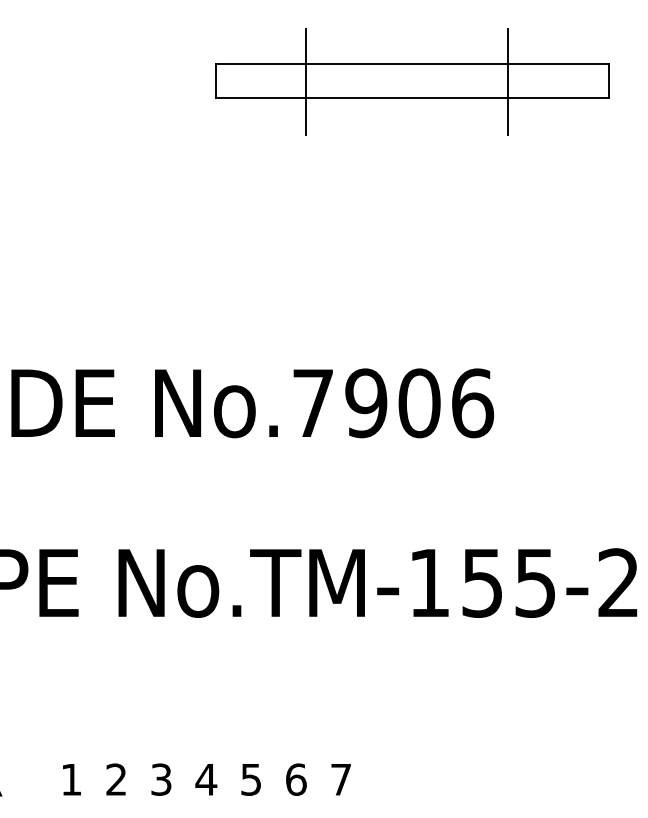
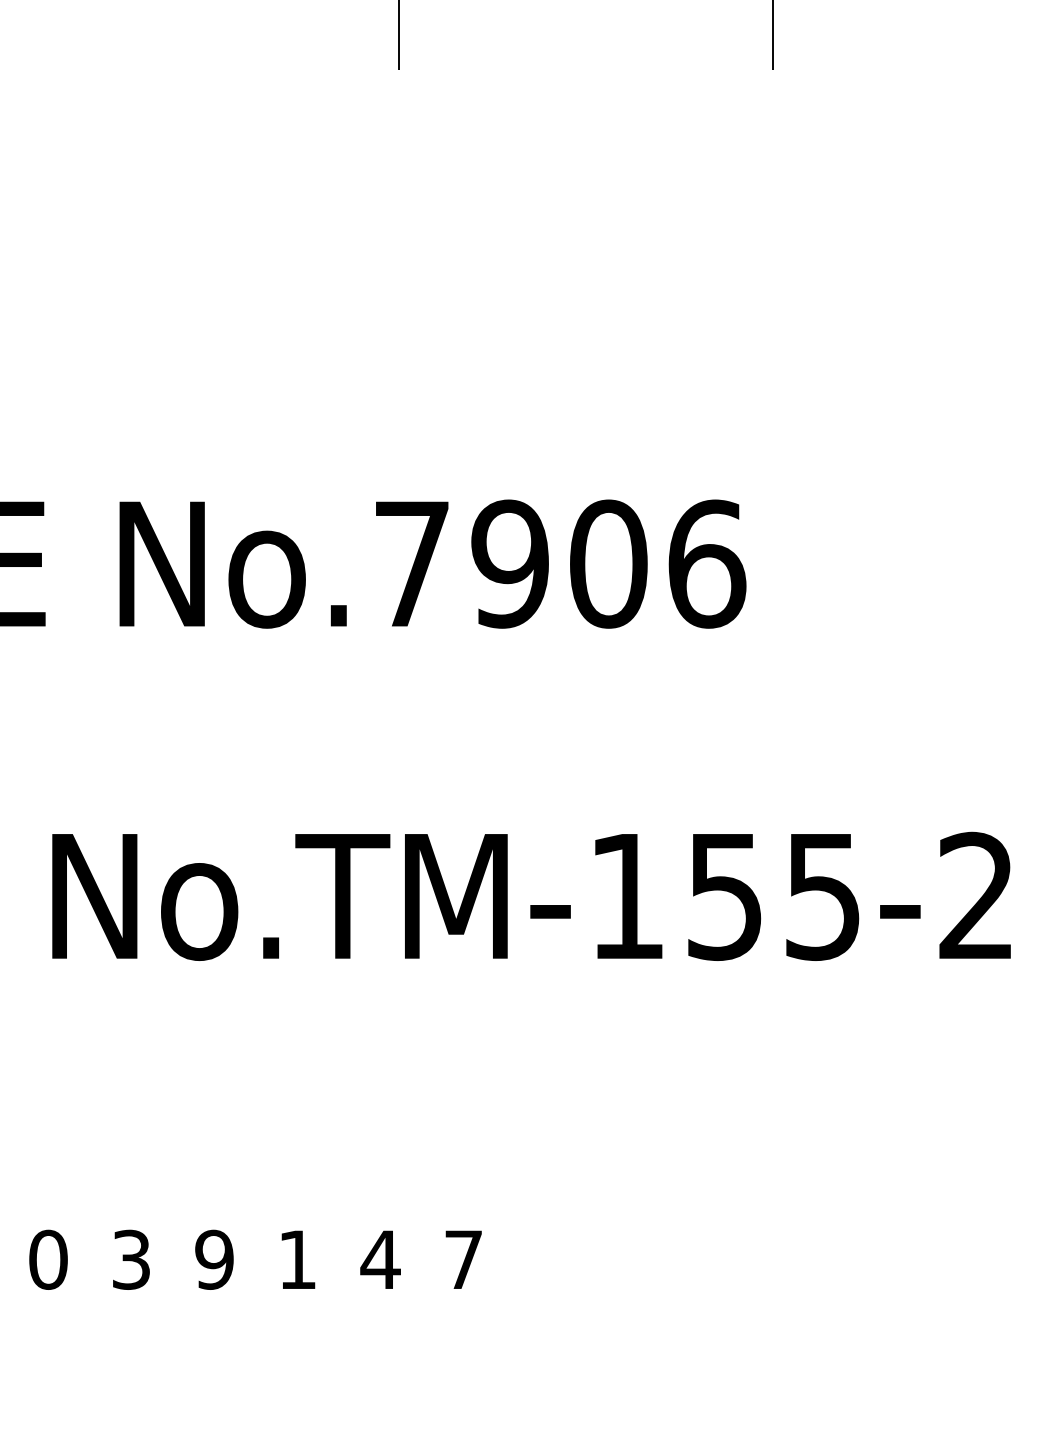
text: (116, 779) -> (48, 1259), 2 -> 0
text: (206, 779) -> (214, 1259), 4 -> 9
text: (250, 779) -> (296, 1259), 5 -> 1
text: (296, 779) -> (381, 1259), 6 -> 4

